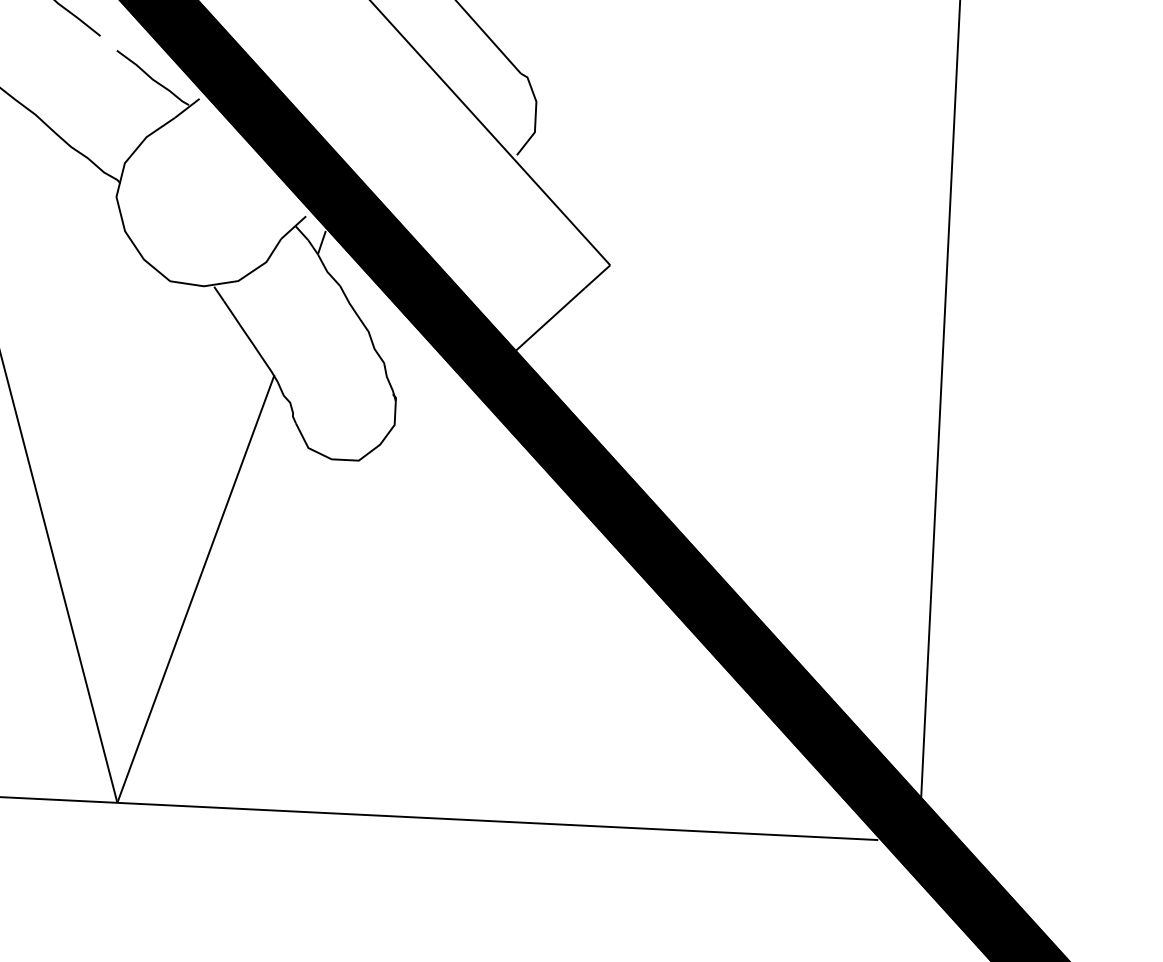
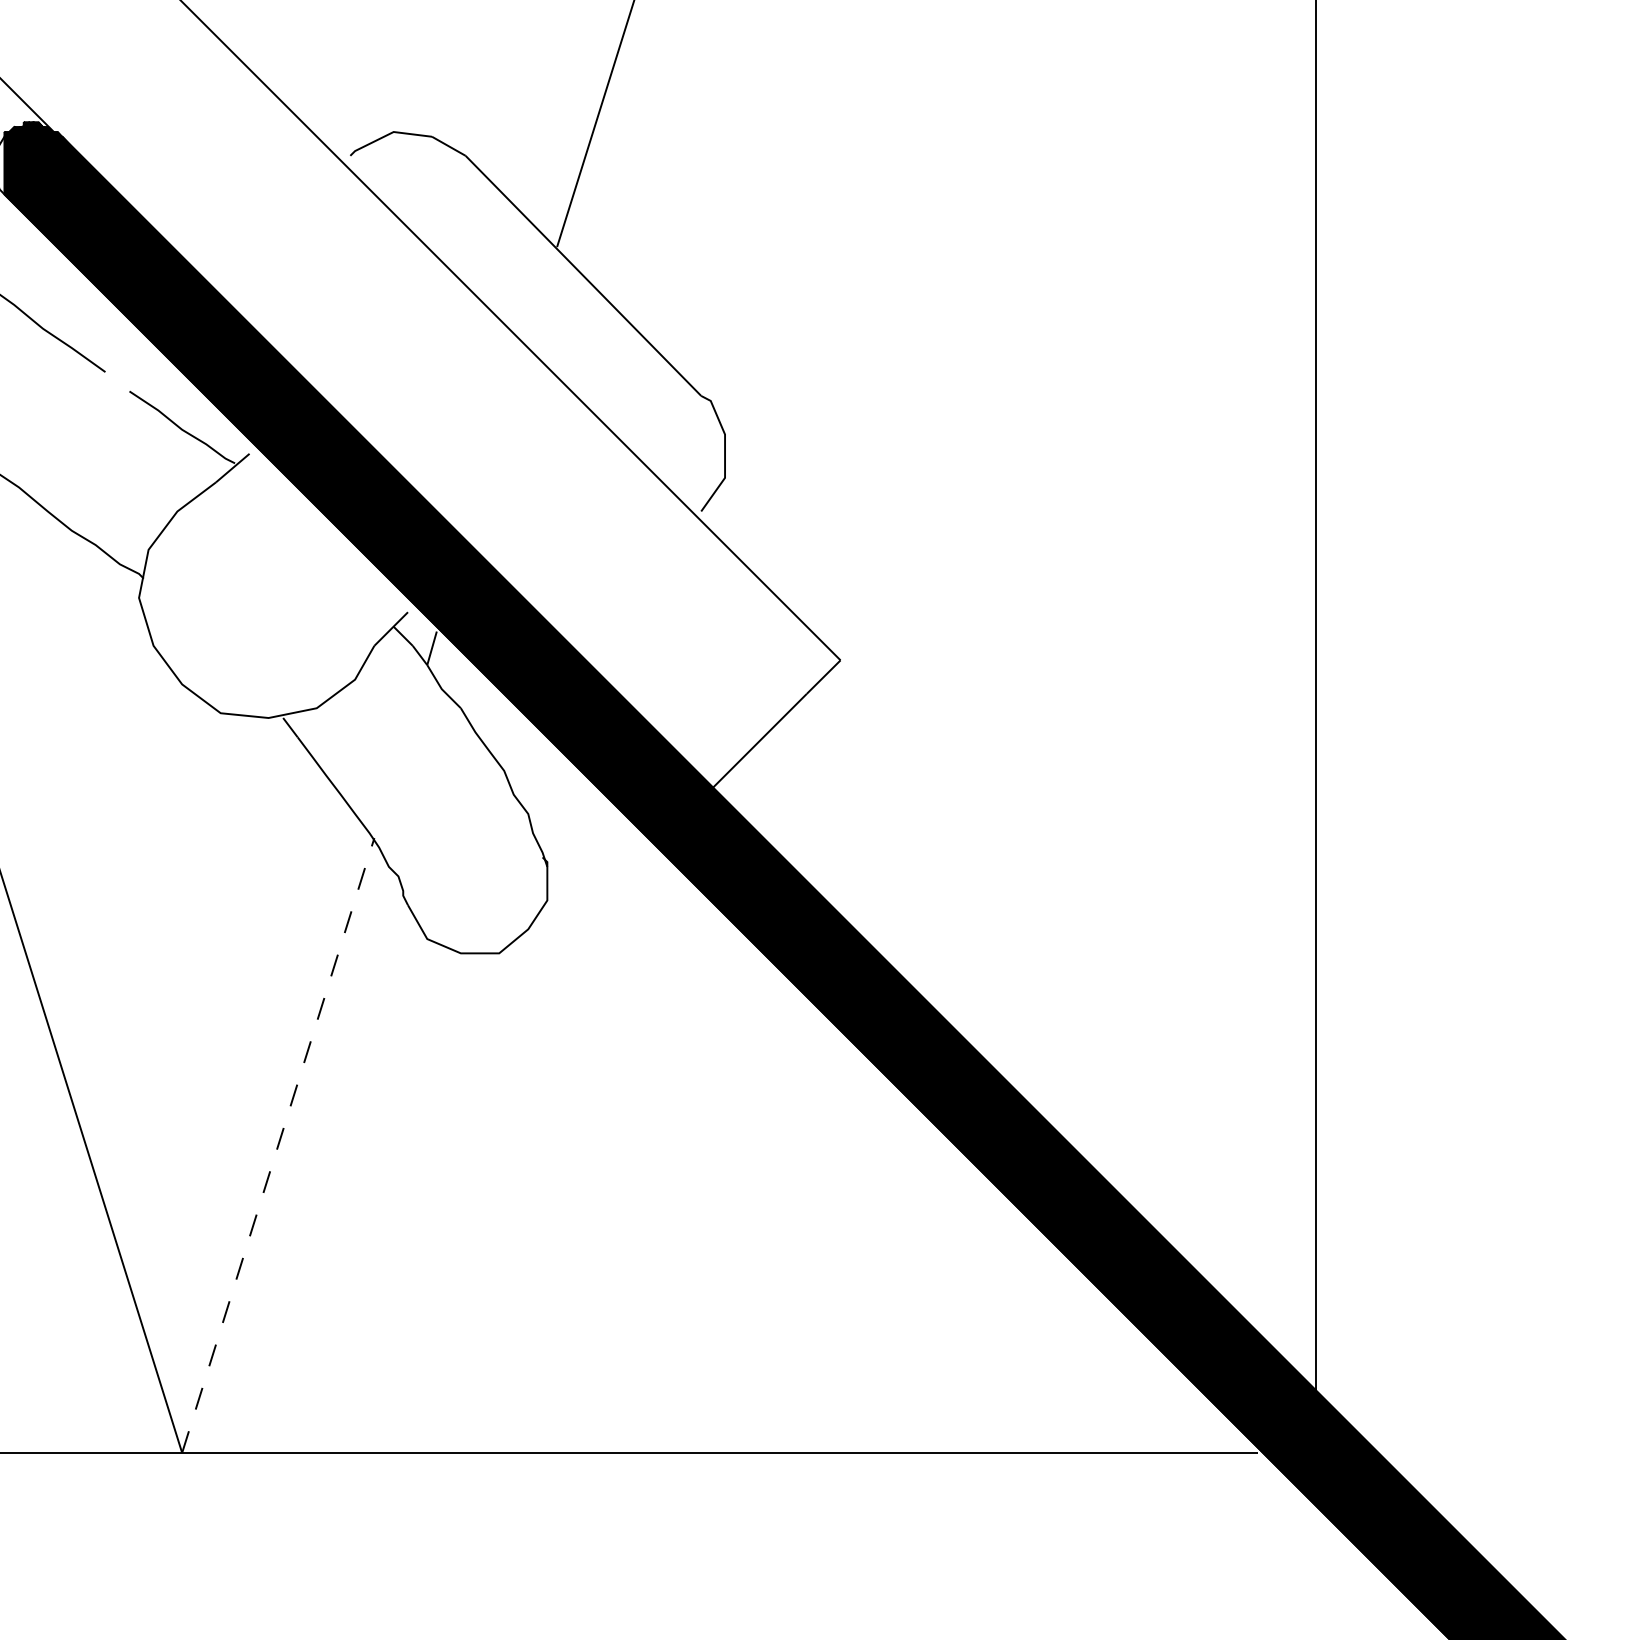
line: (196, 588) -> (278, 1145), solid -> dashed

